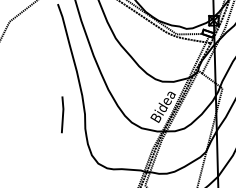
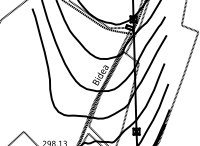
line: (62, 114) -> (35, 80), removed

